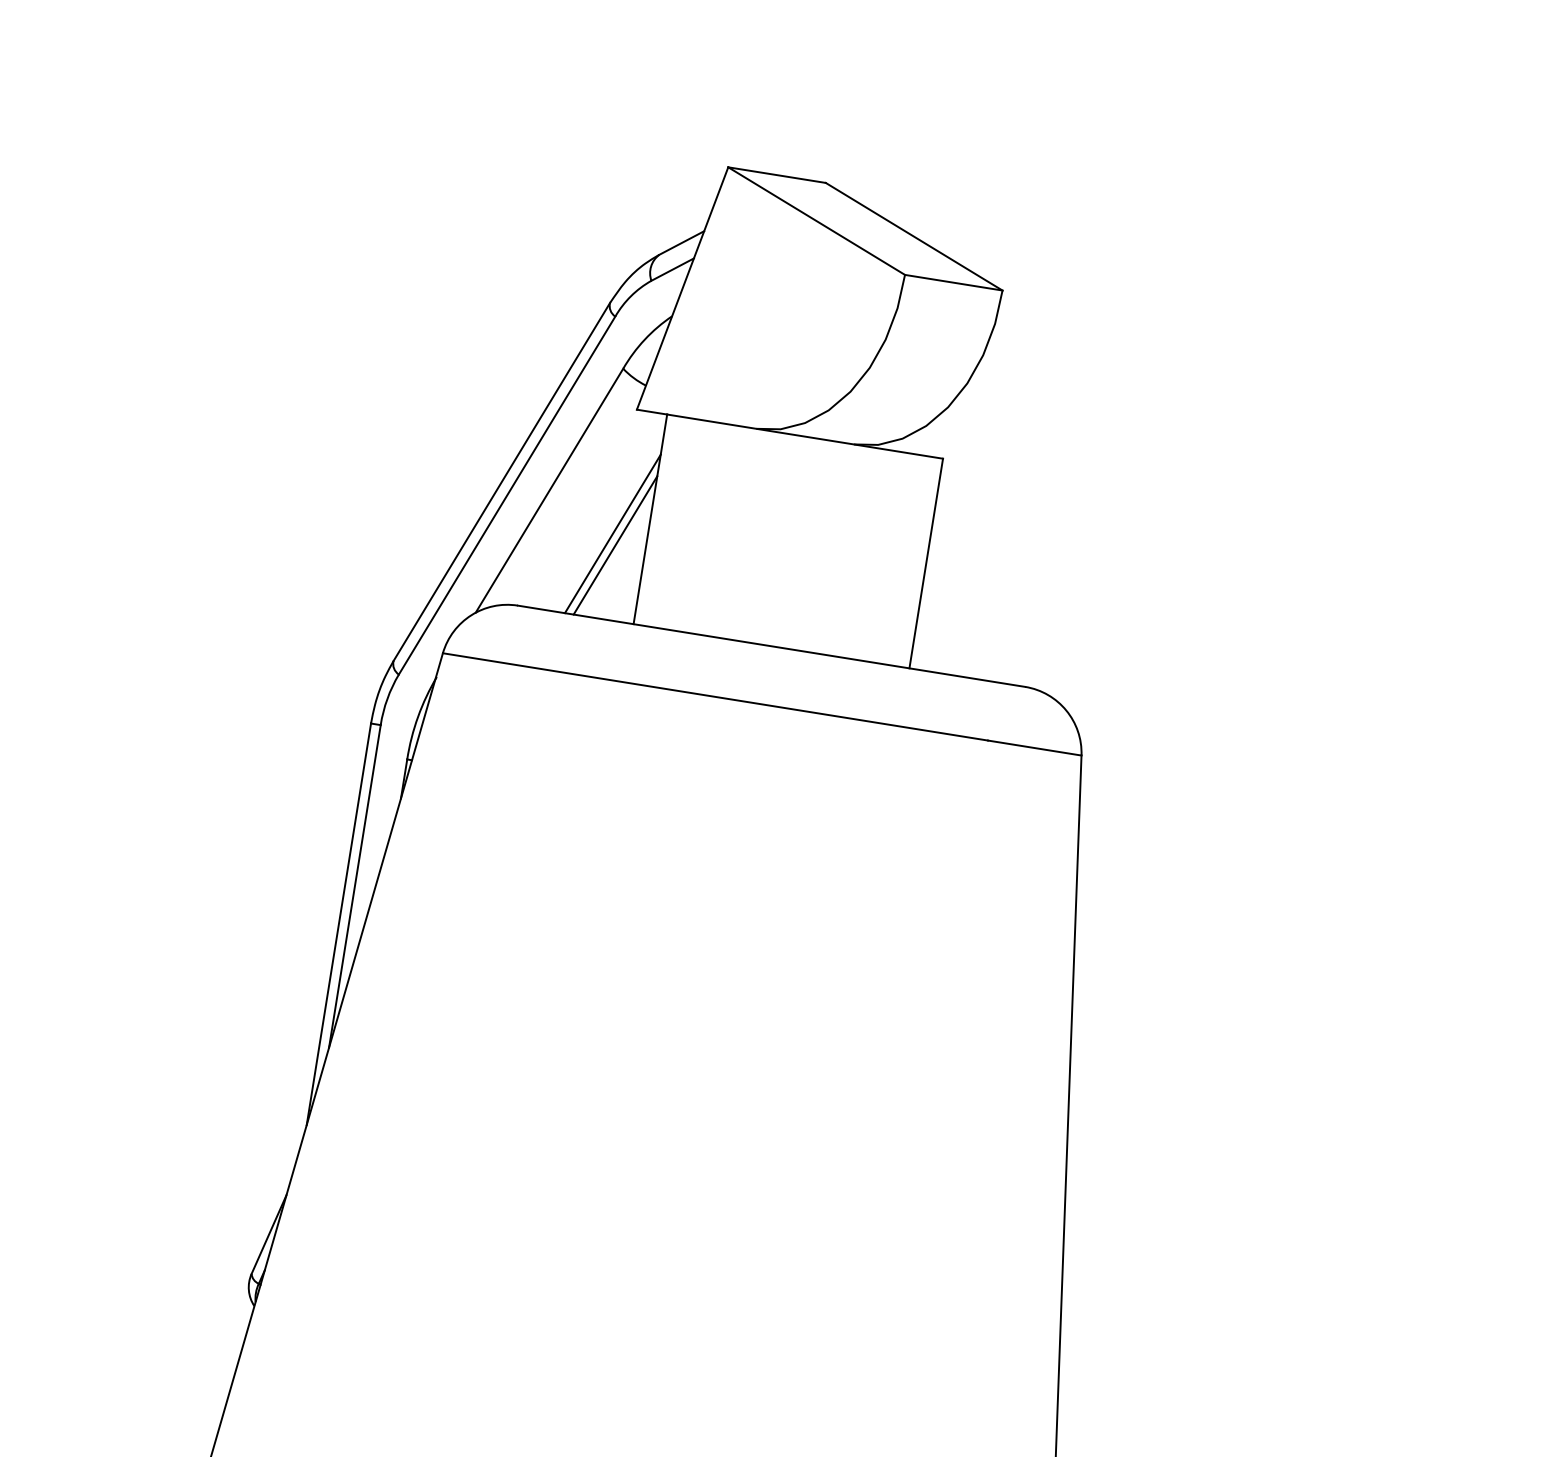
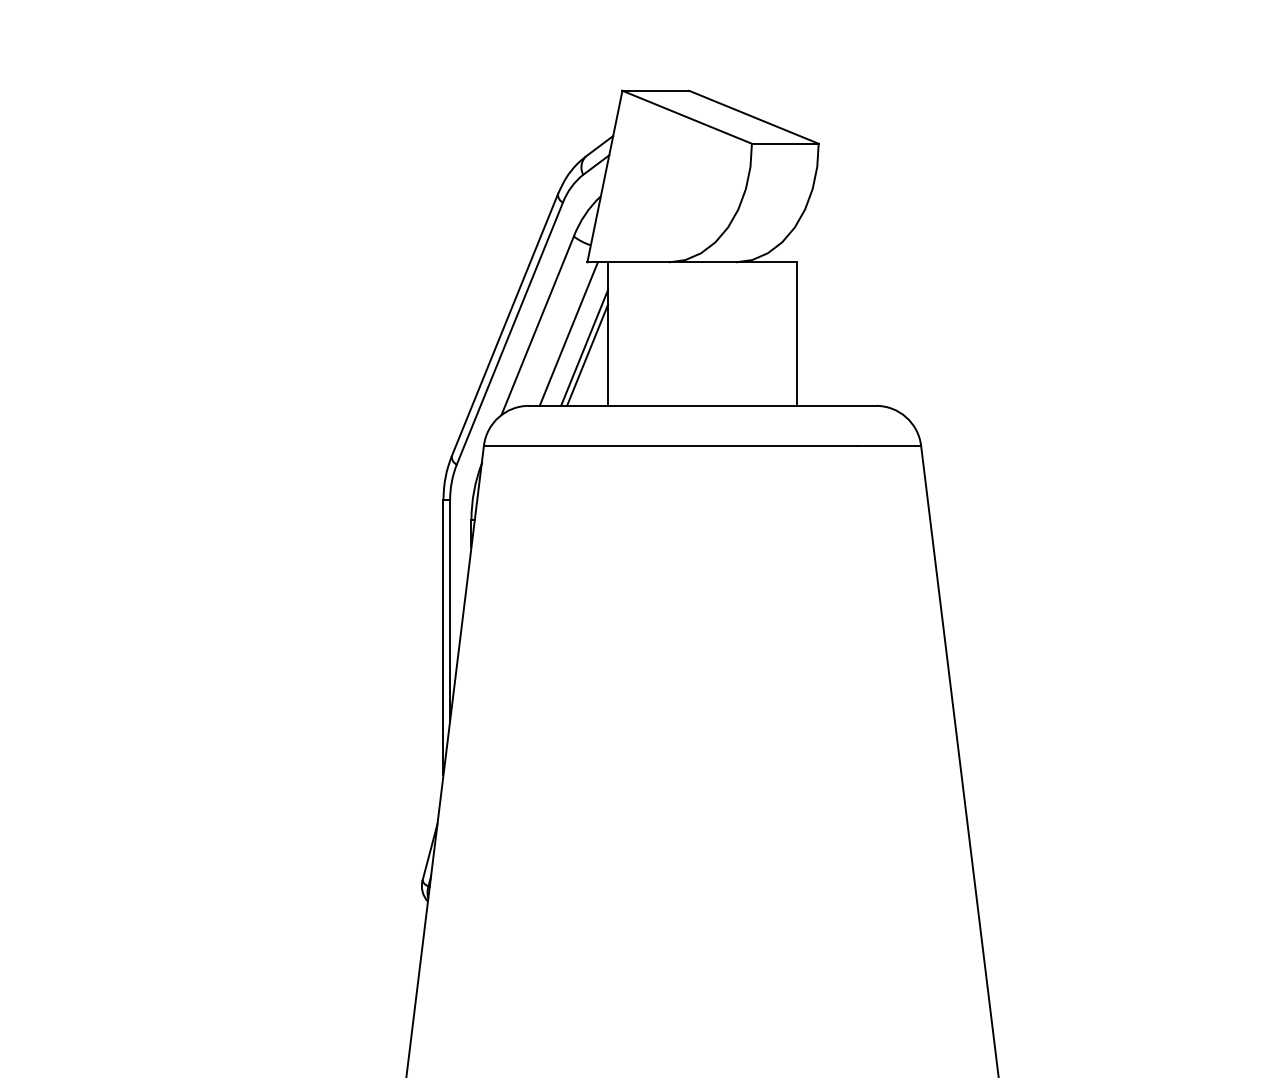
line: (592, 509) -> (568, 333), added

